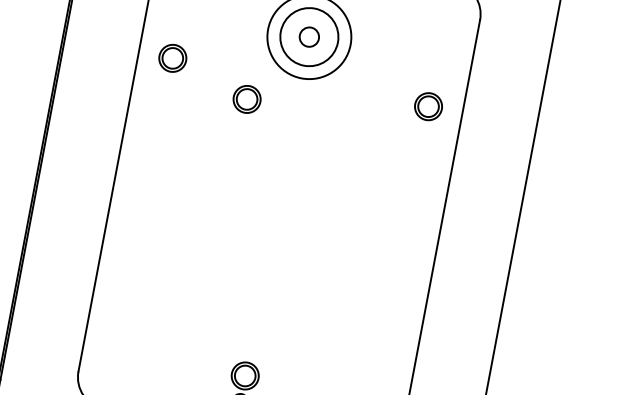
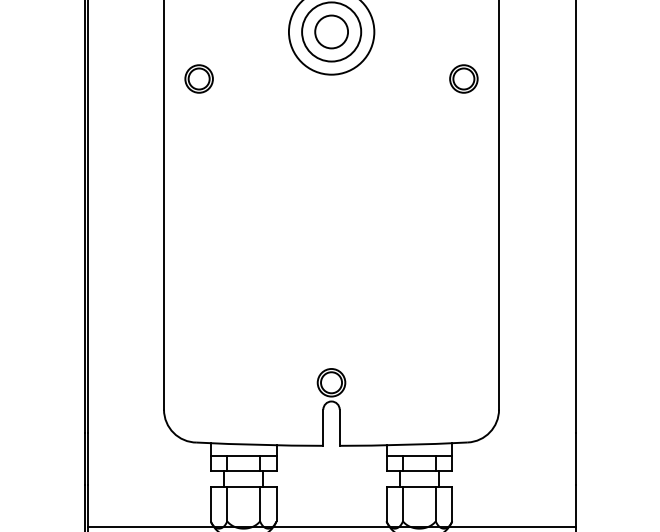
circle: (309, 36) -> (331, 31), size x1.67
part: (246, 98) -> (280, 105), removed

